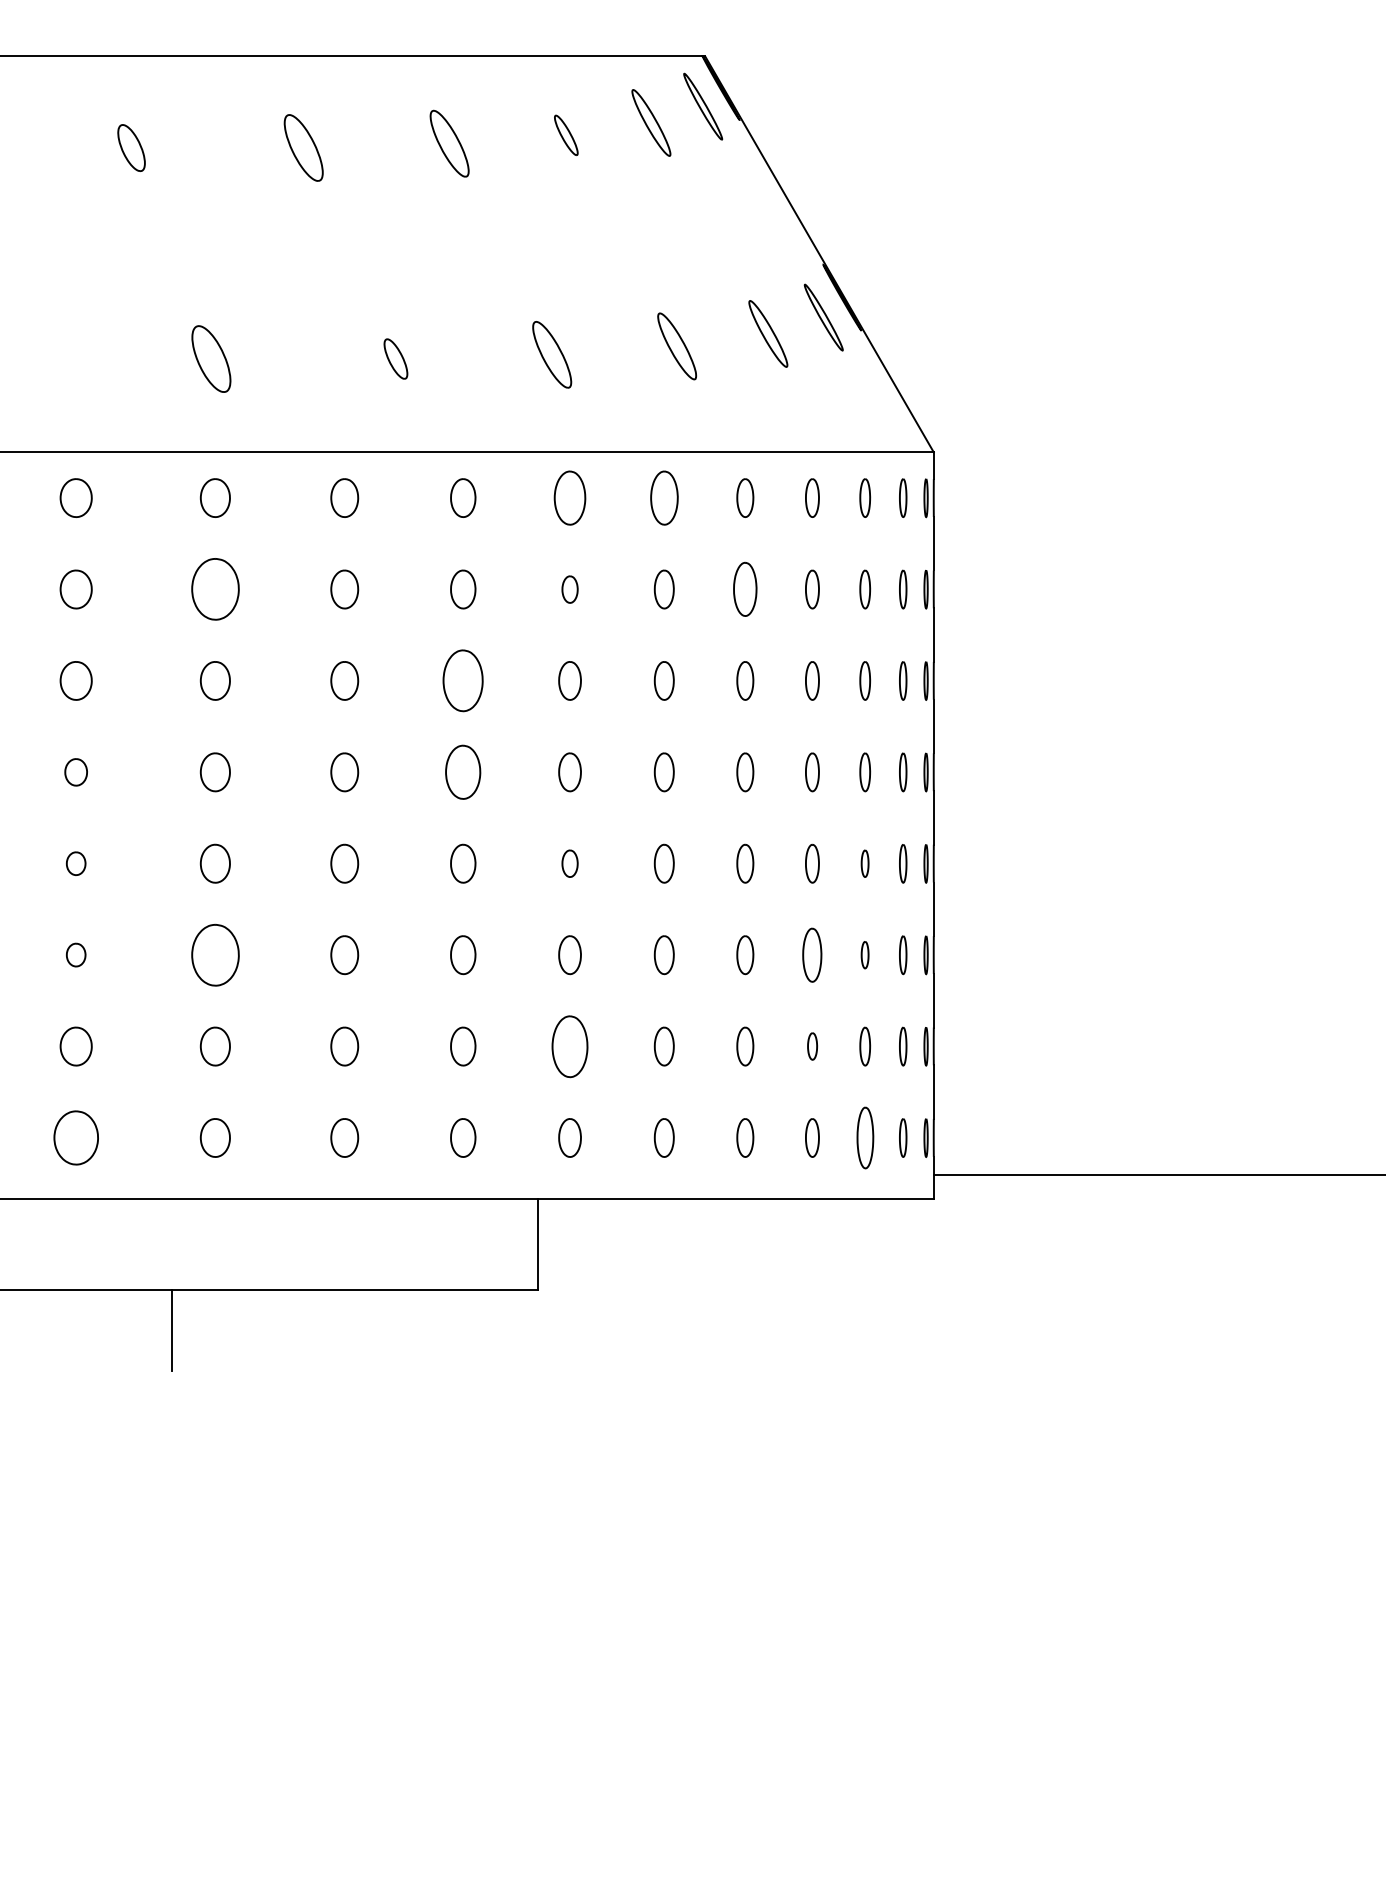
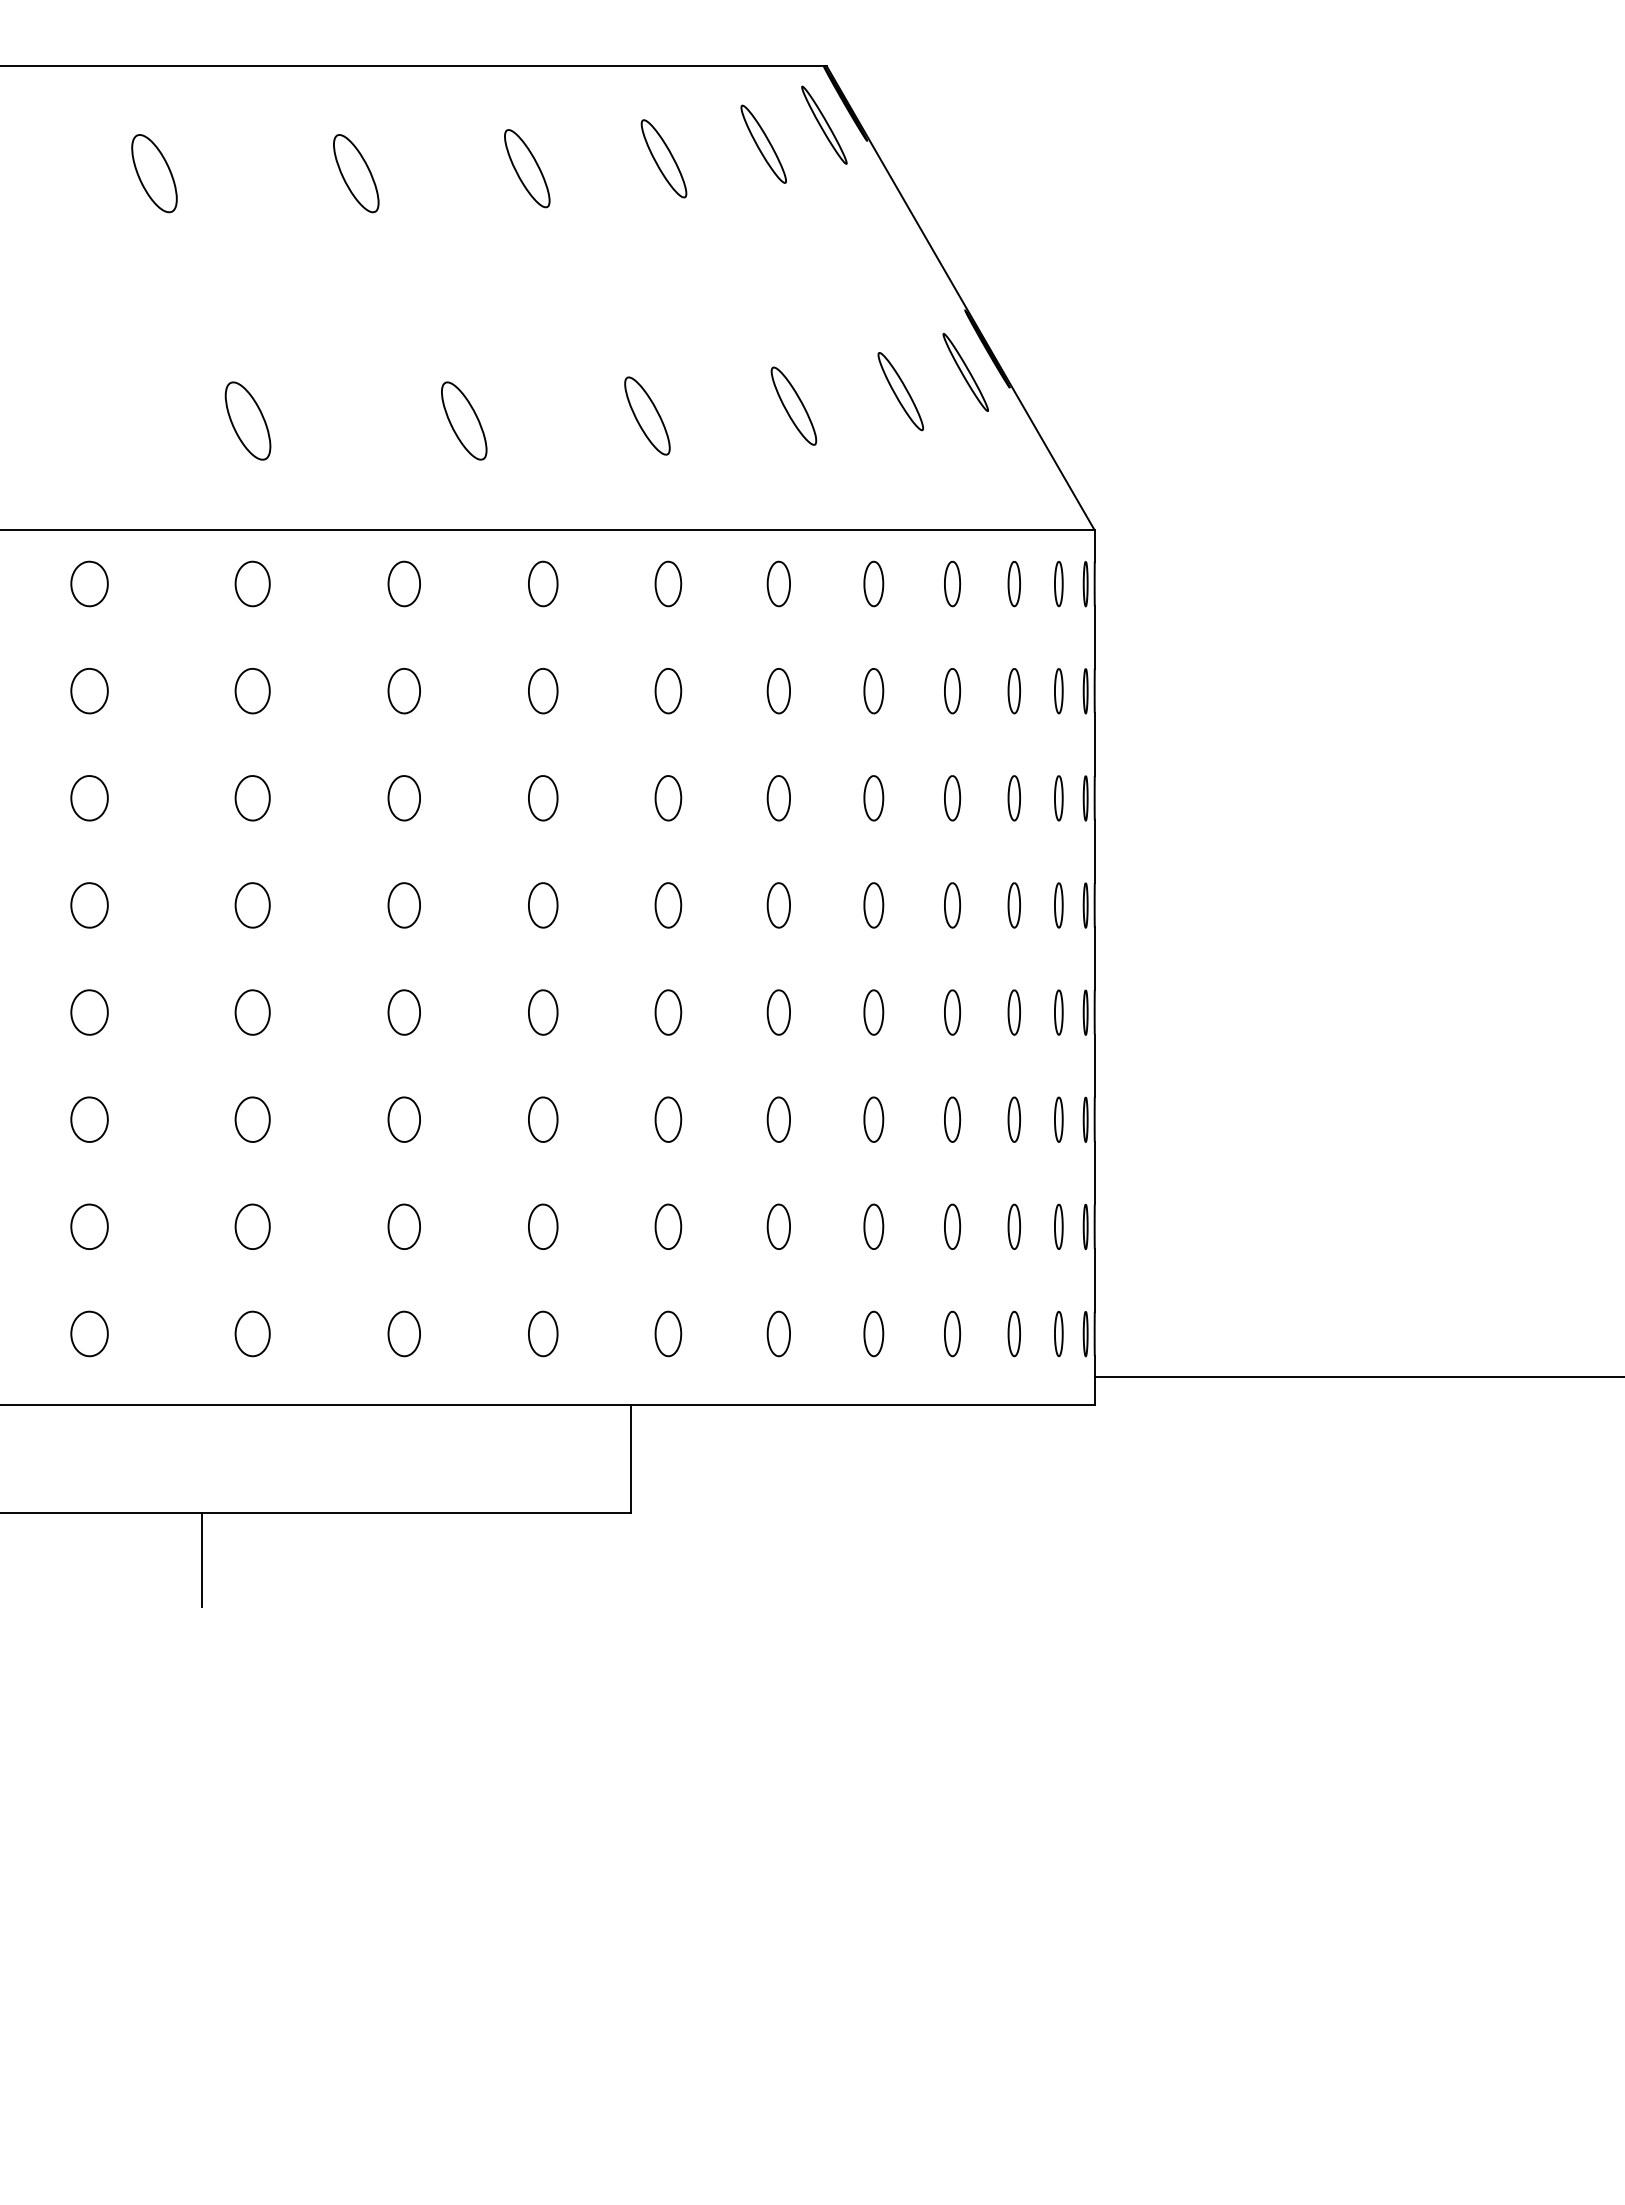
part: (565, 135) -> (663, 158), size x1.67
part: (131, 147) -> (154, 173), size x1.43
part: (396, 358) -> (464, 420), size x1.67
part: (570, 497) -> (668, 583), size x0.71
part: (663, 497) -> (778, 583), size x0.71
part: (215, 589) -> (252, 691), size x0.62
part: (570, 589) -> (668, 691), size x1.43
part: (745, 589) -> (873, 691), size x0.71
part: (463, 681) -> (543, 798), size x0.62
part: (76, 772) -> (89, 905), size x1.43
part: (463, 772) -> (543, 905), size x0.71
part: (76, 863) -> (89, 1012), size x1.67
part: (570, 863) -> (668, 1012), size x1.43
part: (864, 863) -> (1013, 1012), size x1.43
part: (76, 955) -> (89, 1119), size x1.67
part: (215, 955) -> (252, 1119), size x0.62
part: (812, 955) -> (952, 1119), size x0.71
part: (864, 955) -> (1013, 1119), size x1.43
part: (570, 1046) -> (668, 1226), size x0.62
part: (812, 1046) -> (952, 1226), size x1.43
part: (76, 1137) -> (89, 1333), size x0.71
part: (864, 1137) -> (1013, 1333), size x0.62

